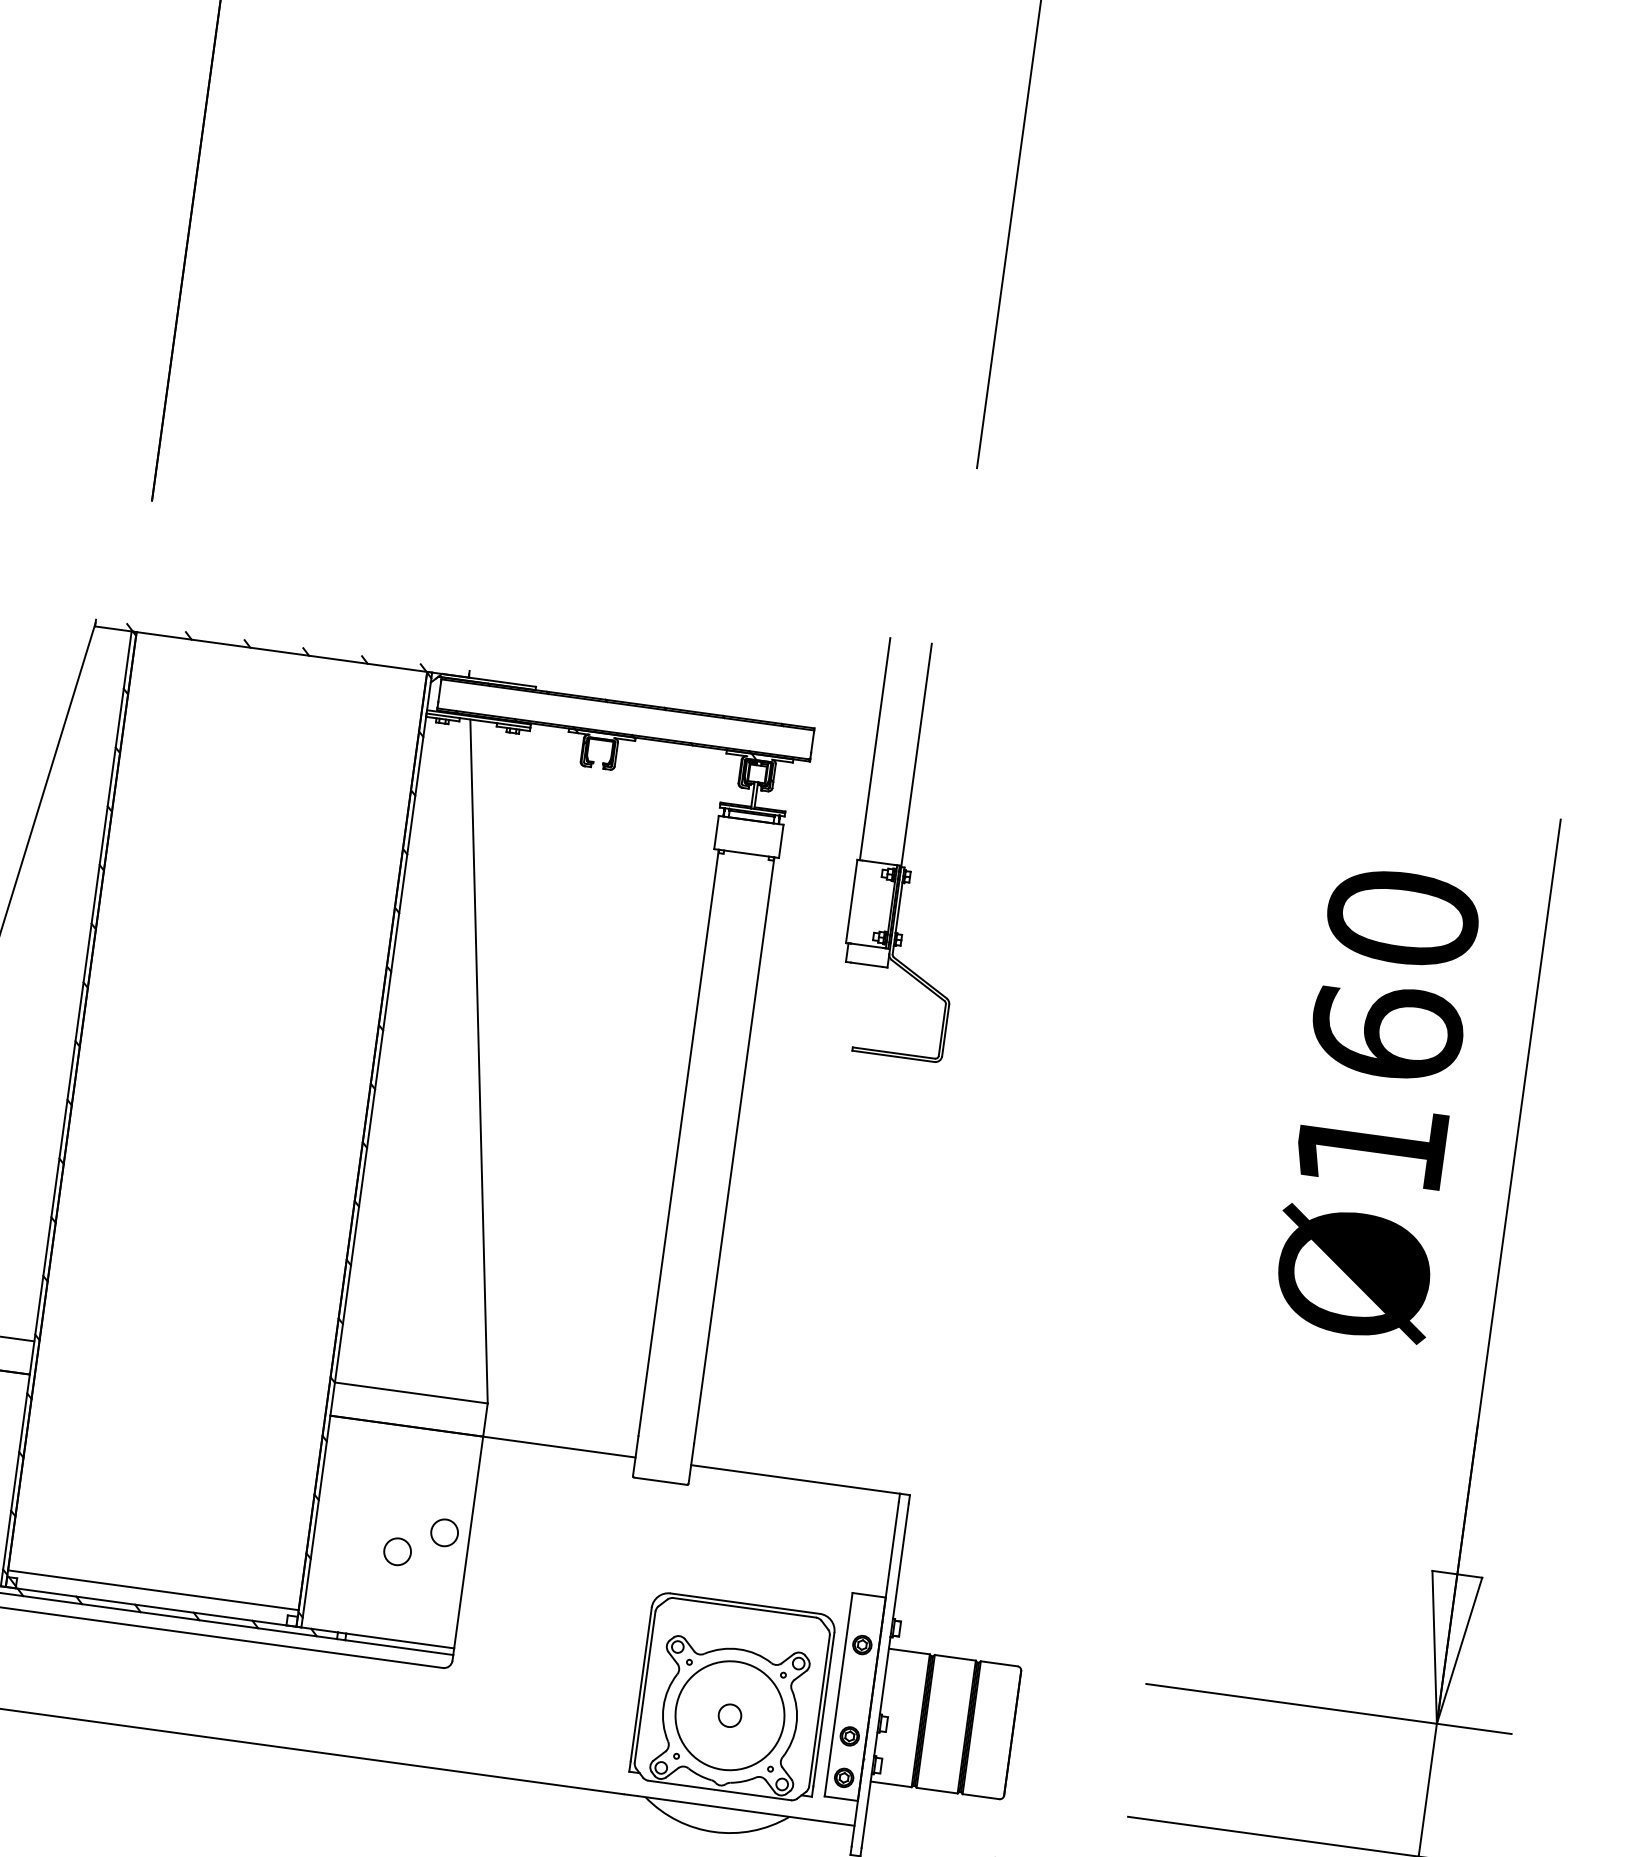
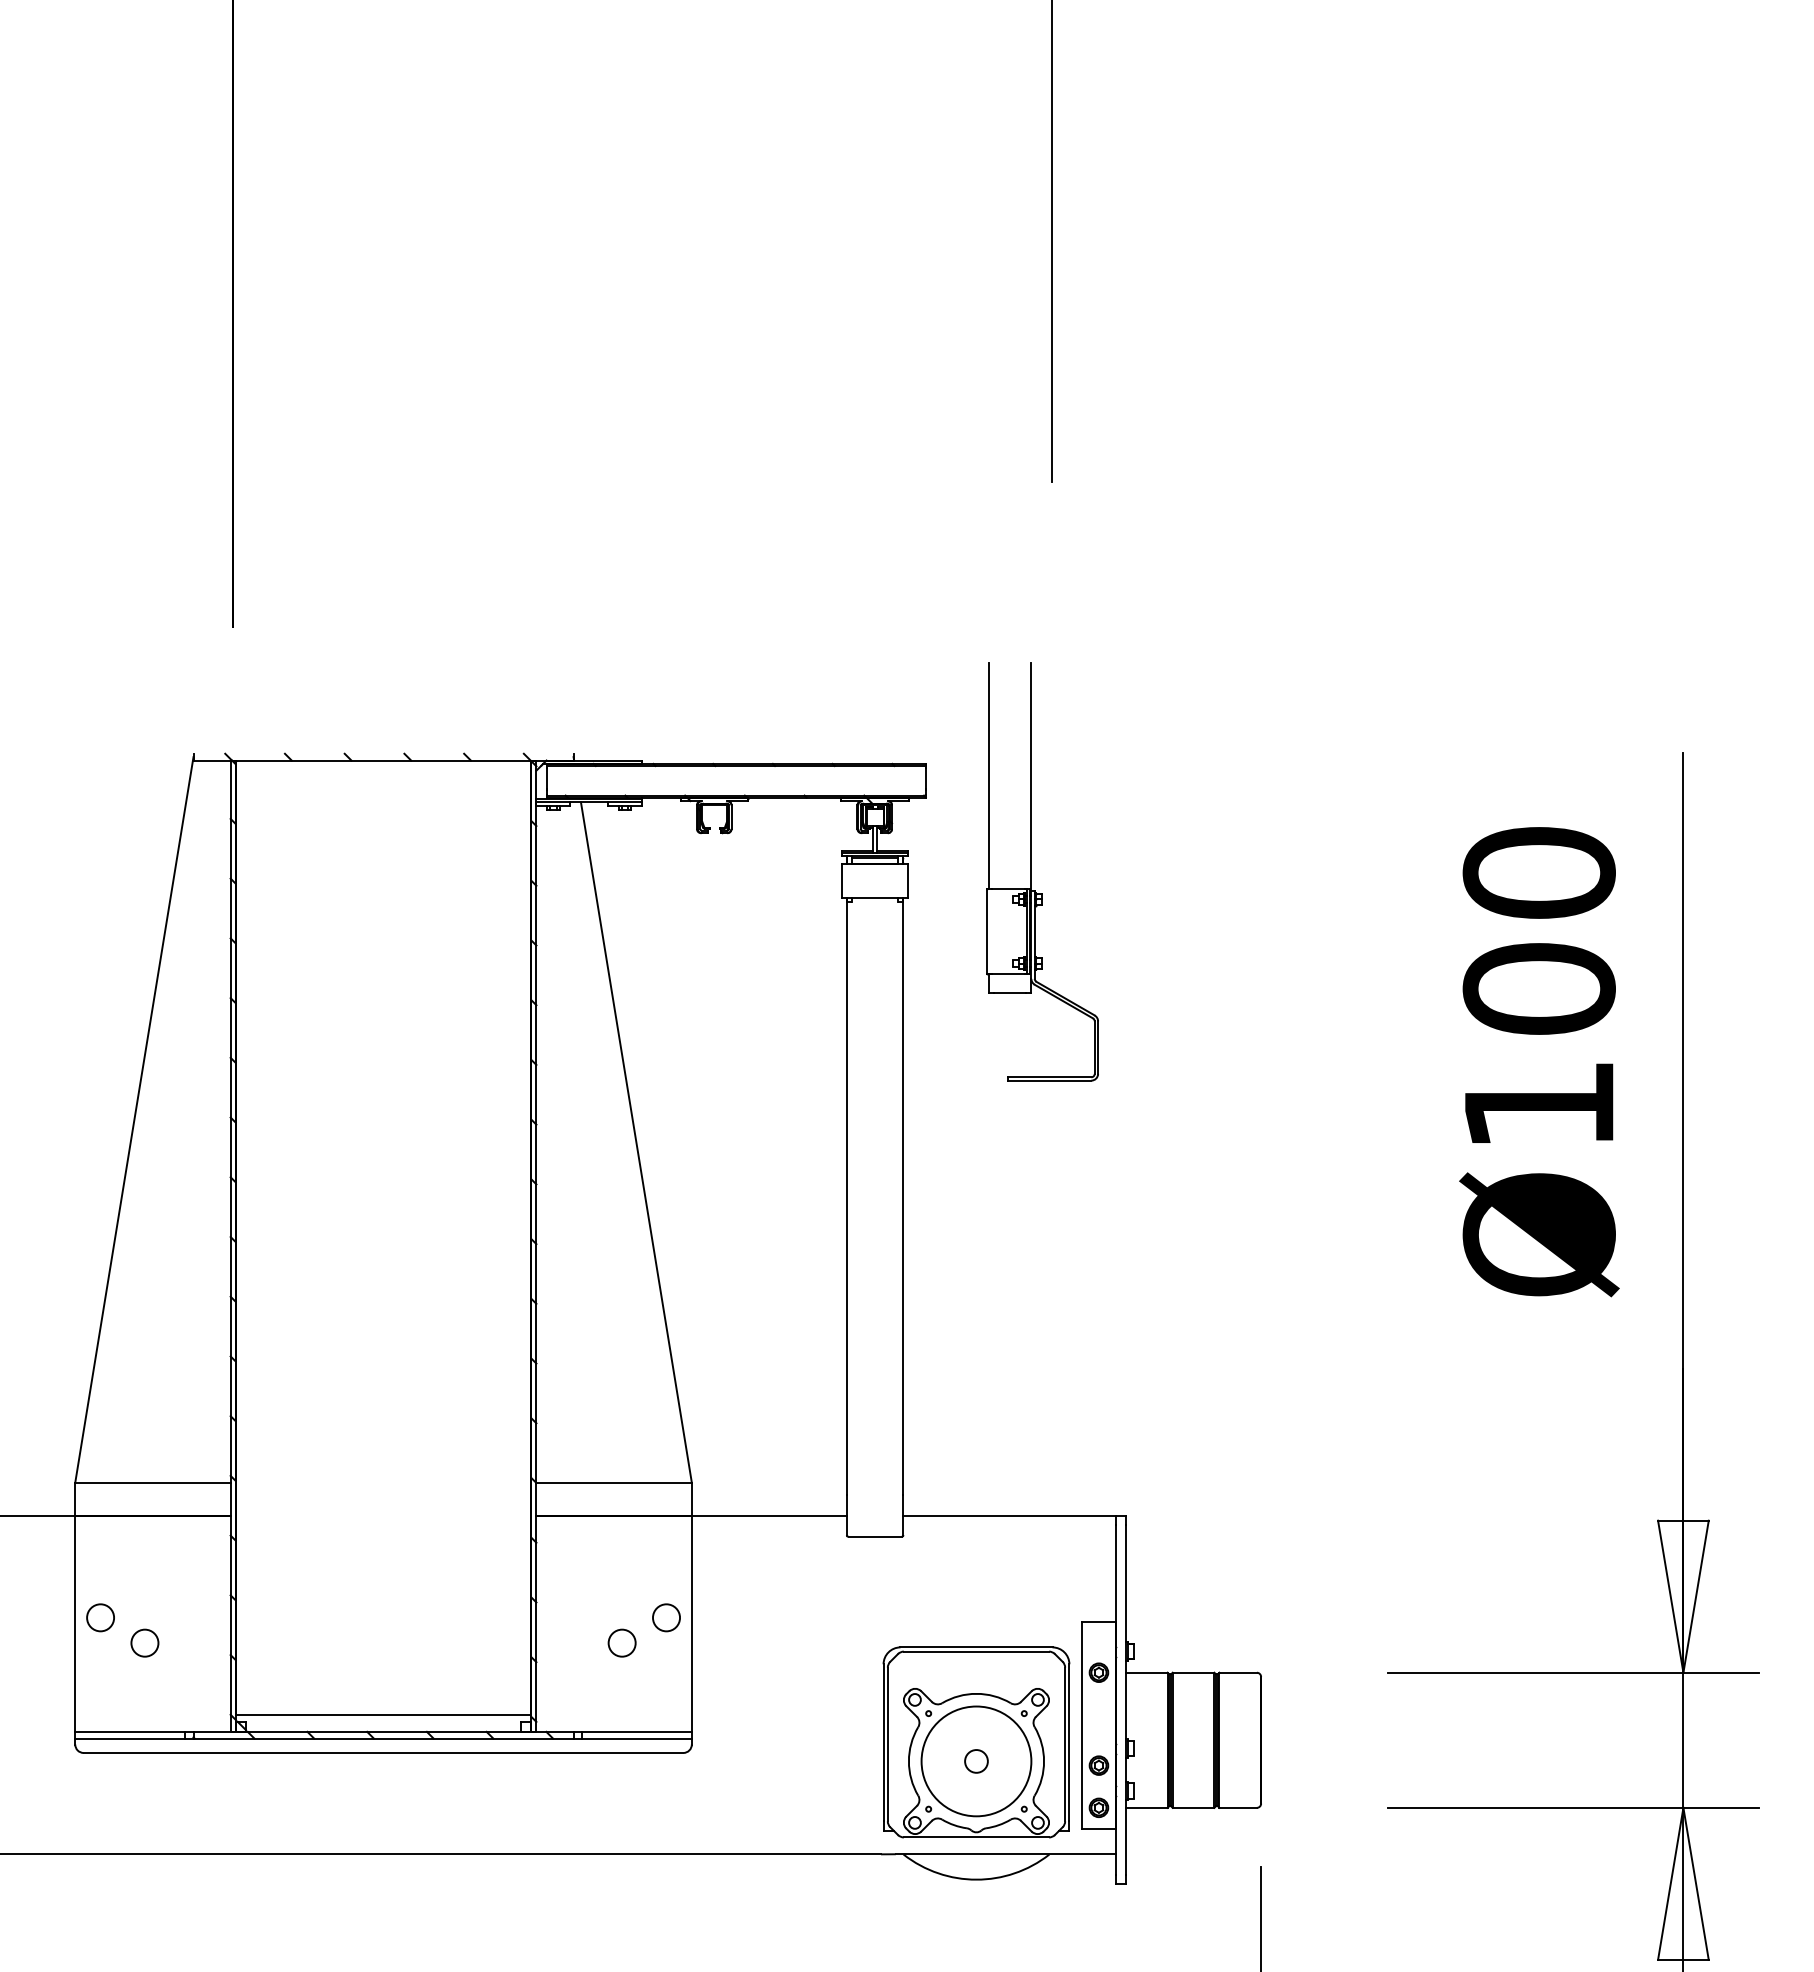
text: (1386, 1031) -> (1538, 988), Ø160 -> Ø100

